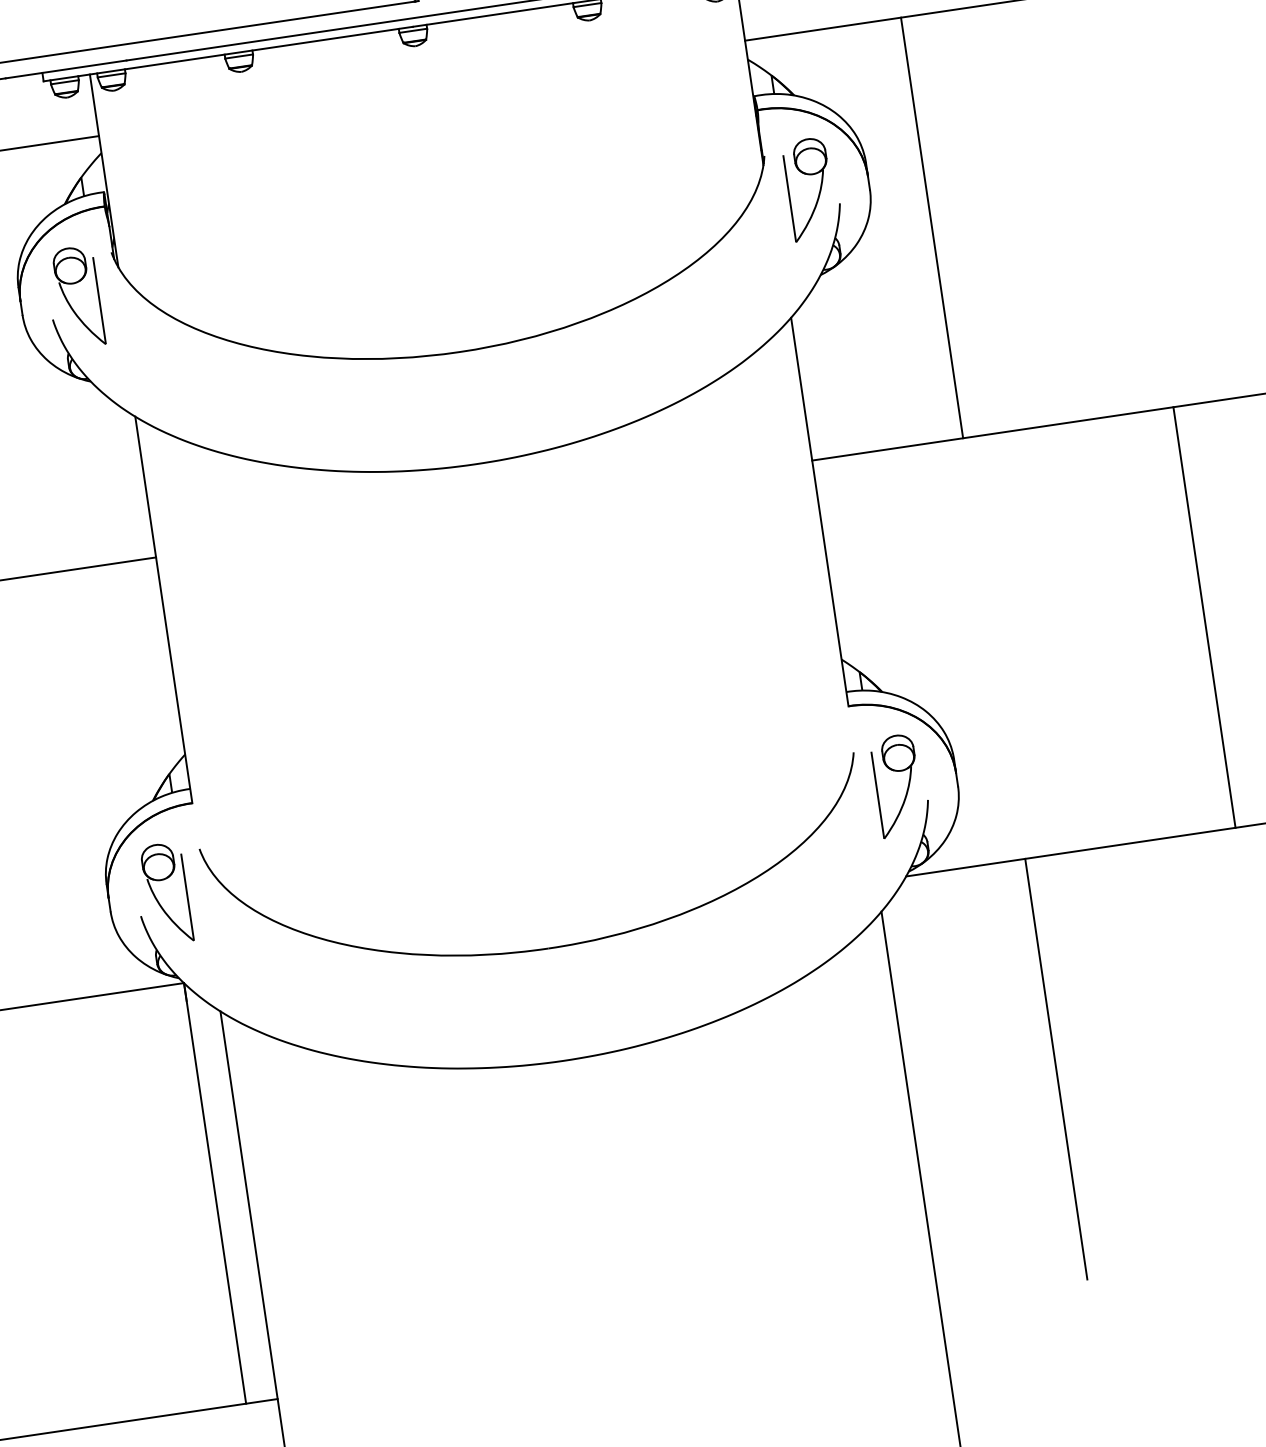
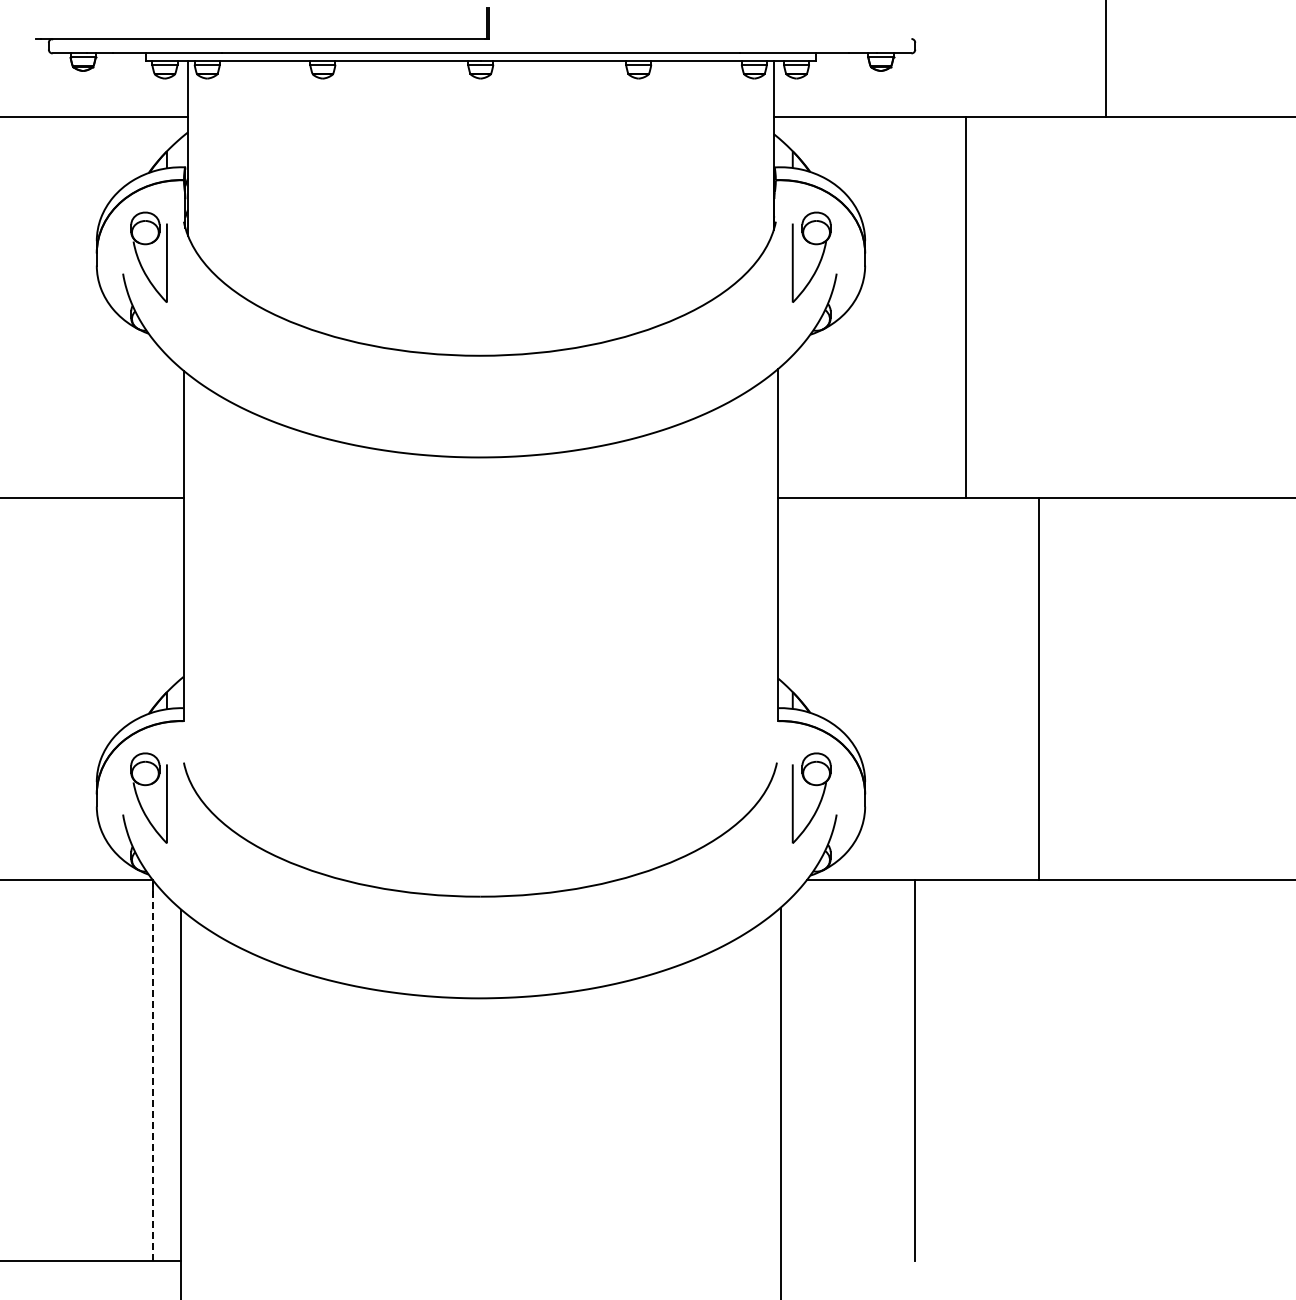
line: (932, 227) -> (966, 307), moved
line: (1203, 617) -> (1038, 688), moved
line: (215, 1193) -> (152, 1070), solid -> dashed

